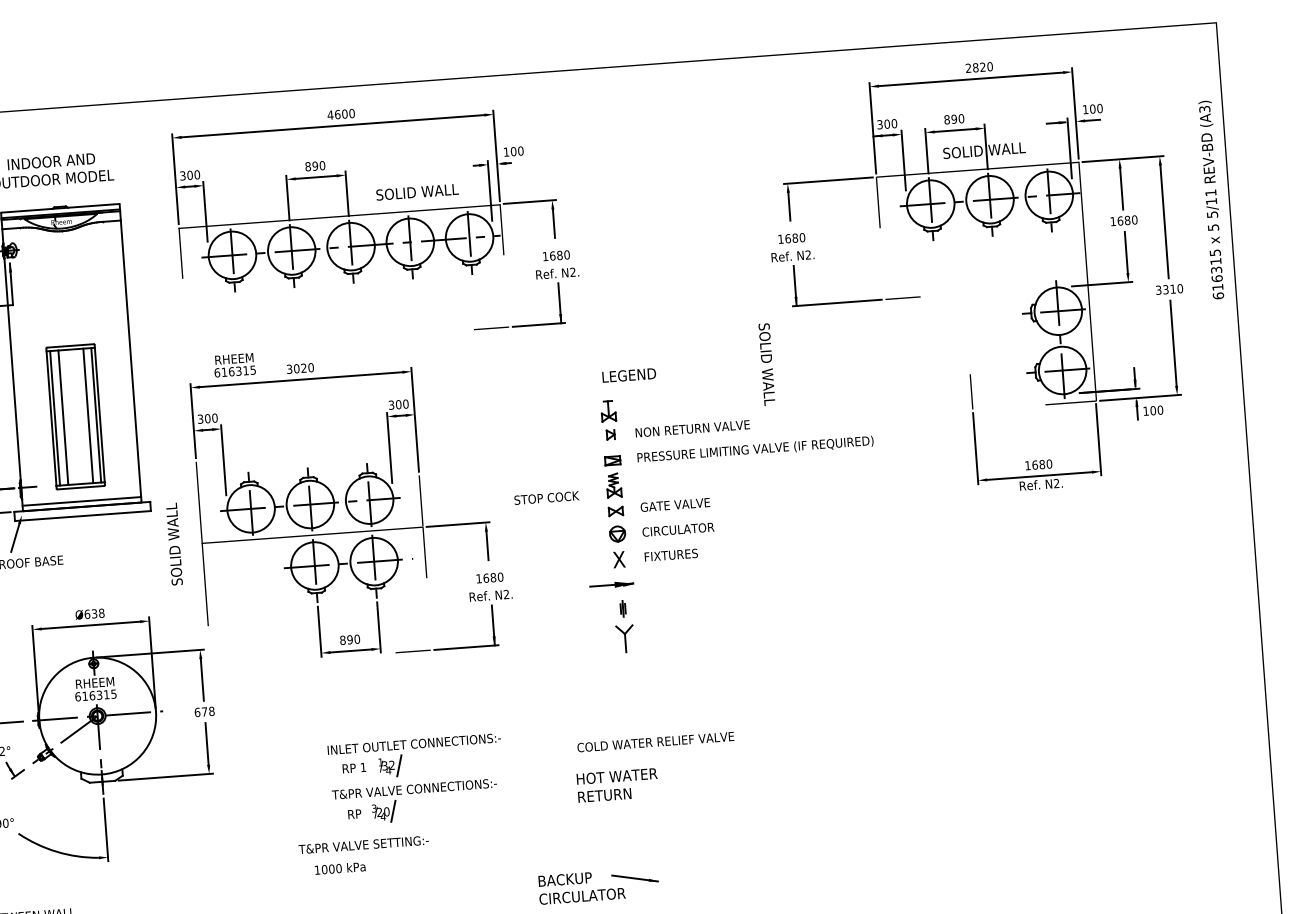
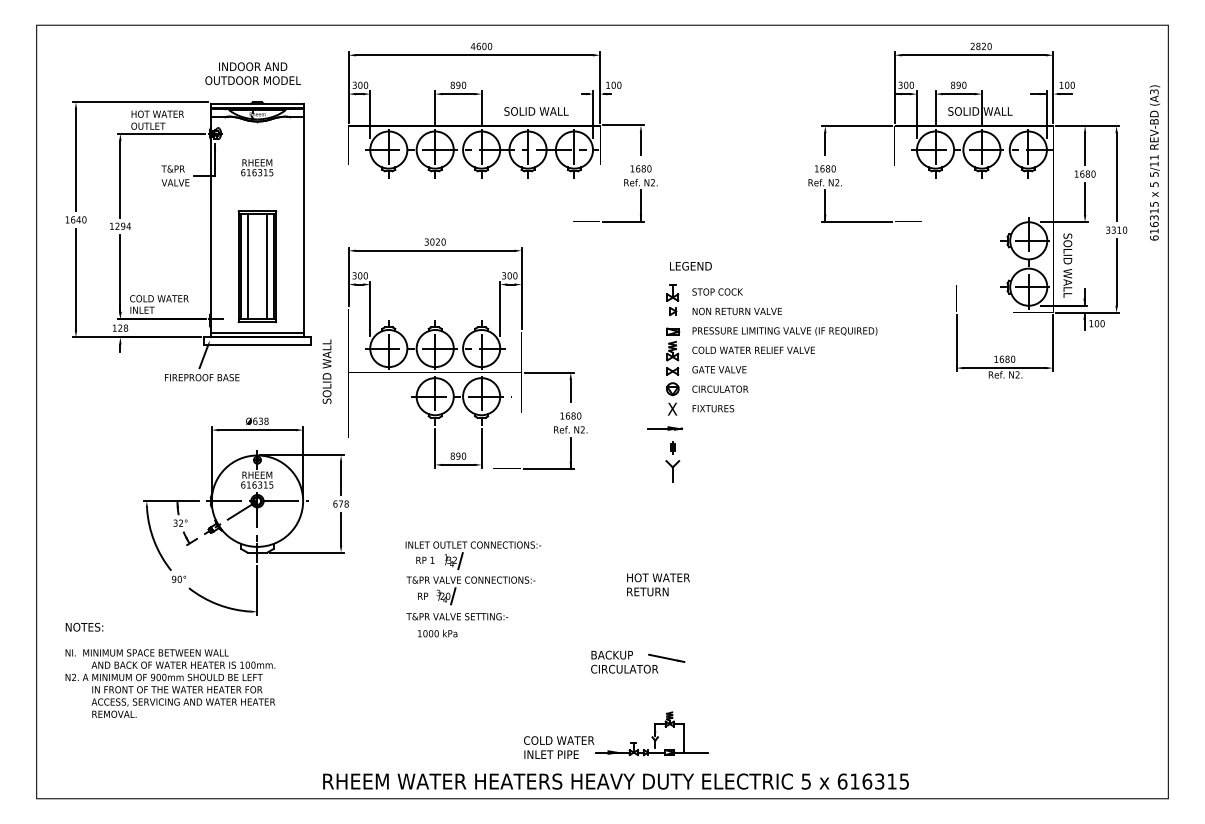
text: (235, 364) -> (257, 167), moved
text: (766, 364) -> (1067, 265), moved
text: (546, 497) -> (717, 291), moved
text: (655, 741) -> (753, 349), moved
part: (417, 780) -> (473, 573), moved

